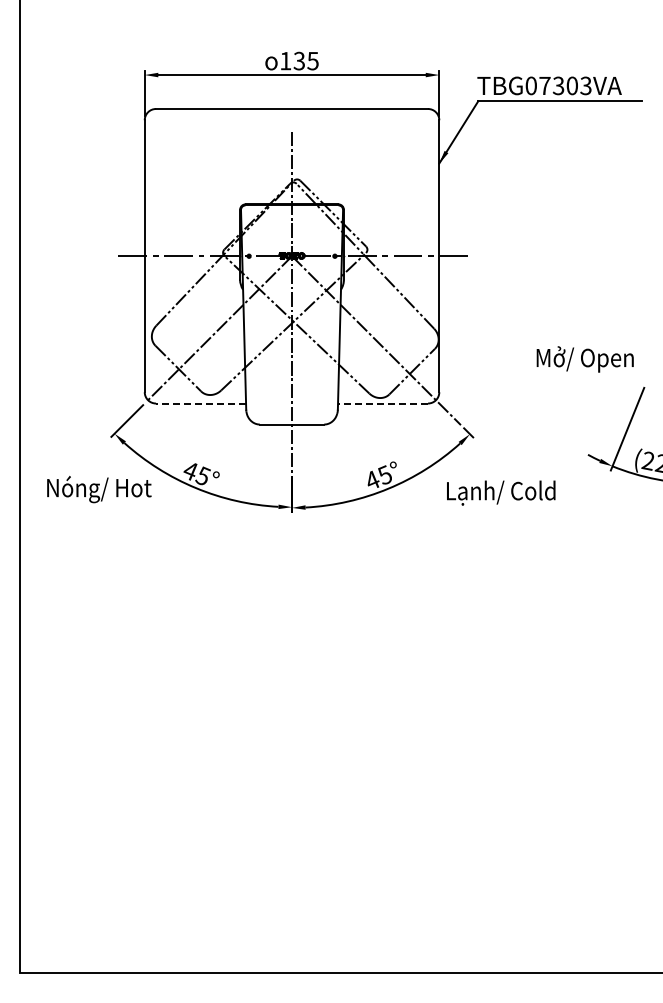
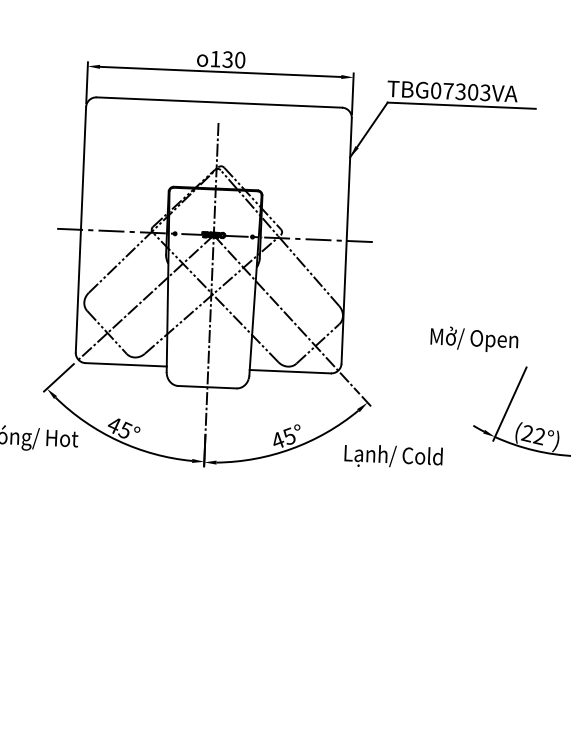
text: (312, 60) -> (239, 59), 135 -> 130
line: (200, 403) -> (125, 364), dashed -> solid
line: (383, 403) -> (290, 371), dashed -> solid

